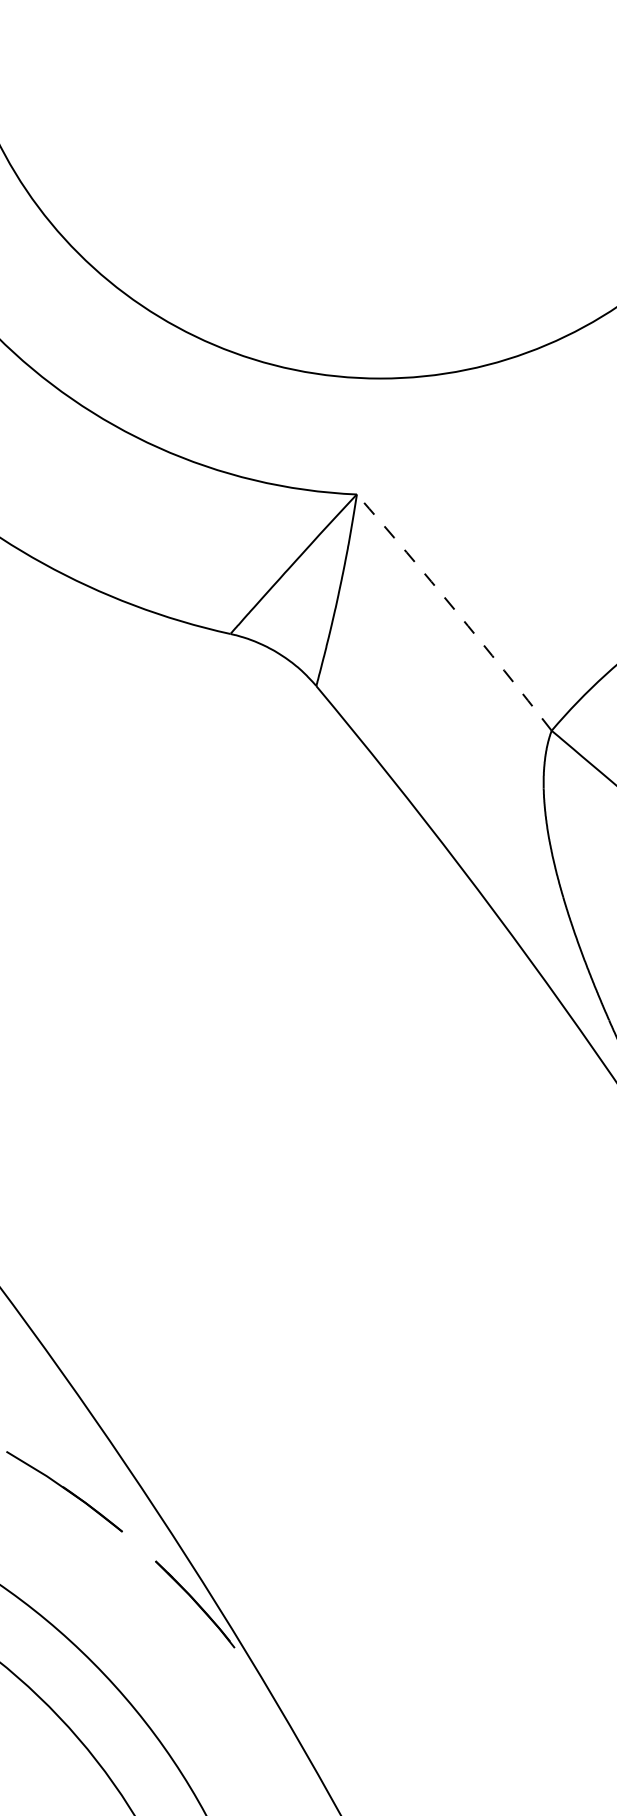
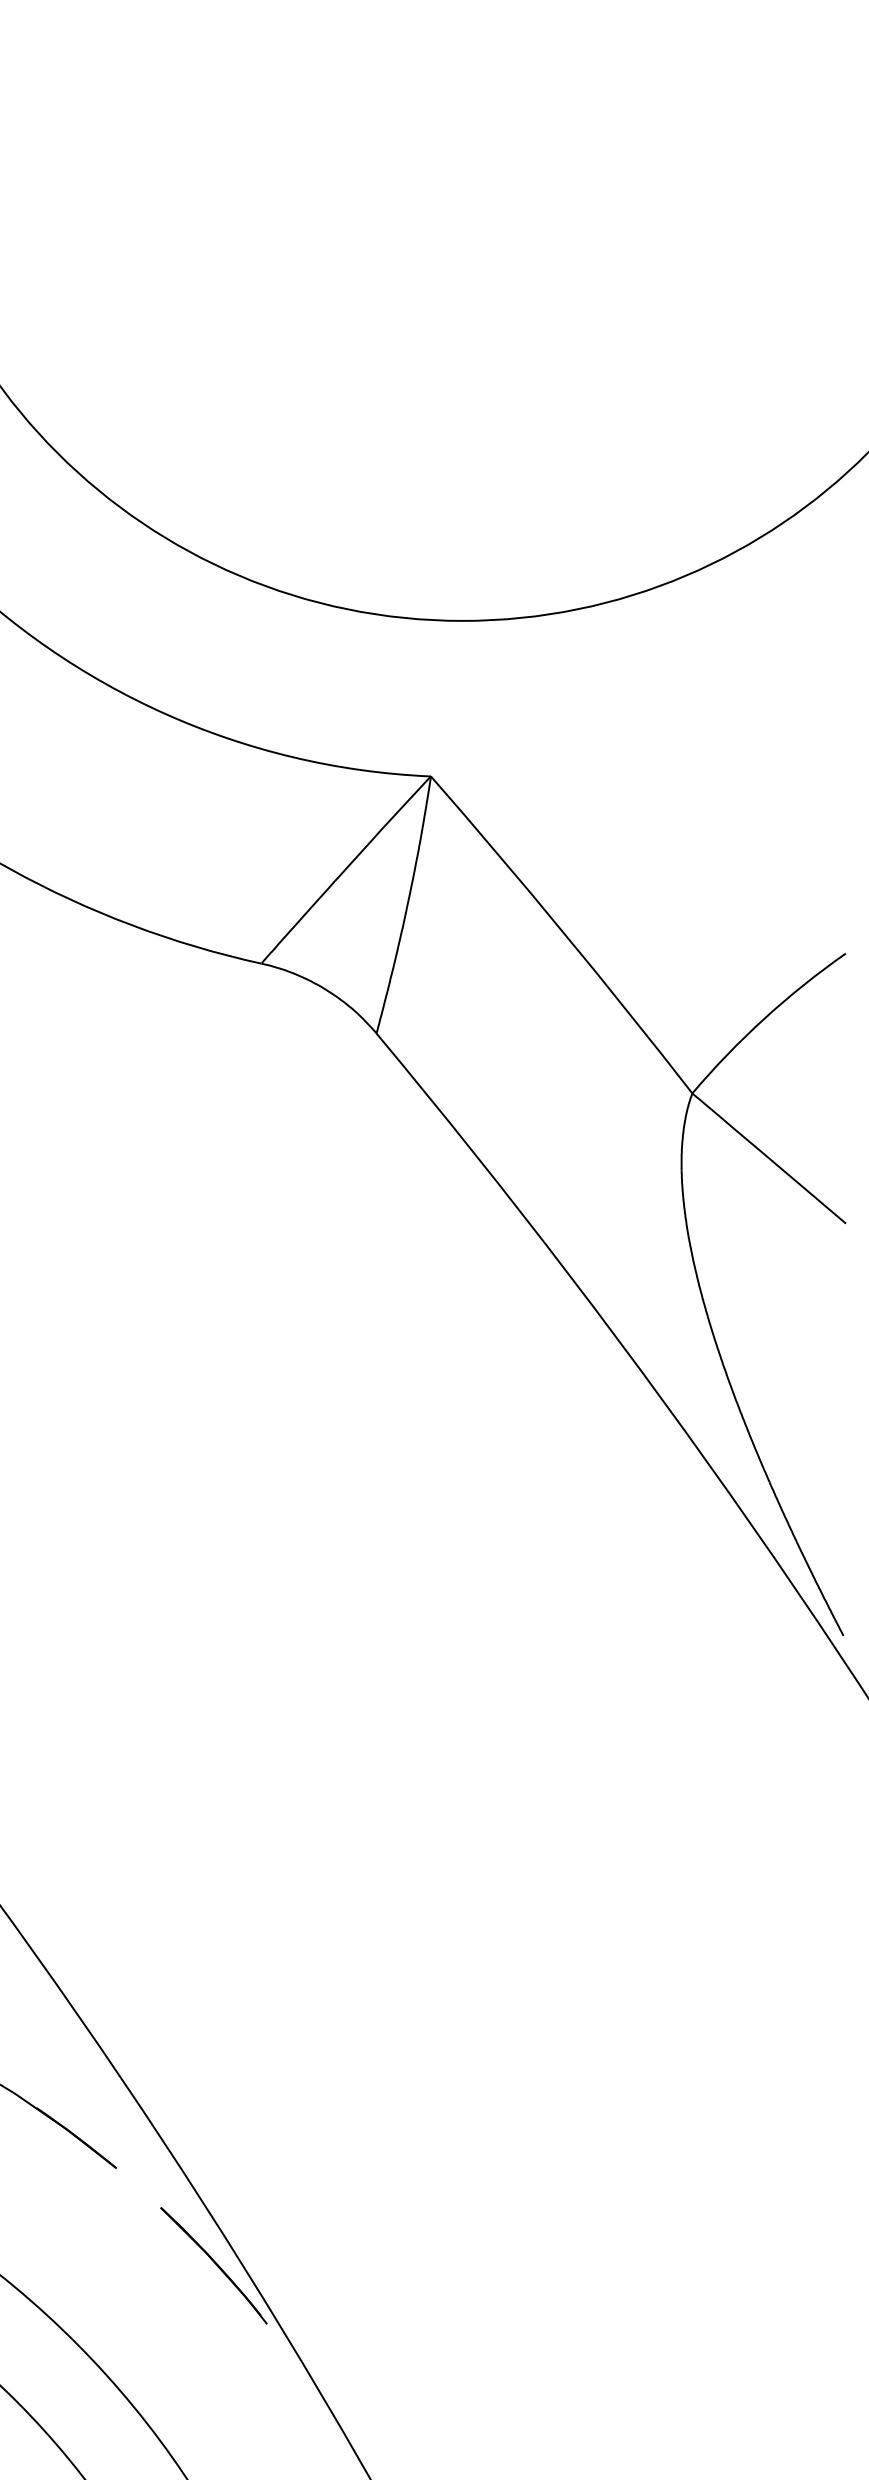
arc: (455, 611) -> (563, 933), dashed -> solid

